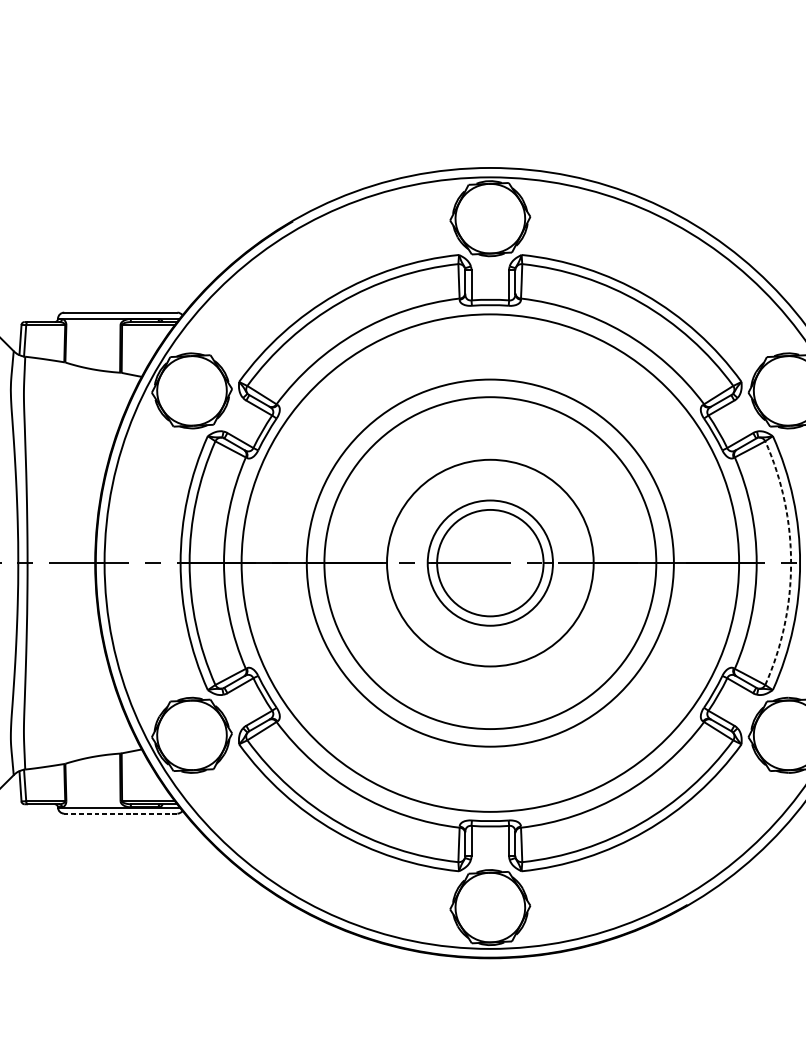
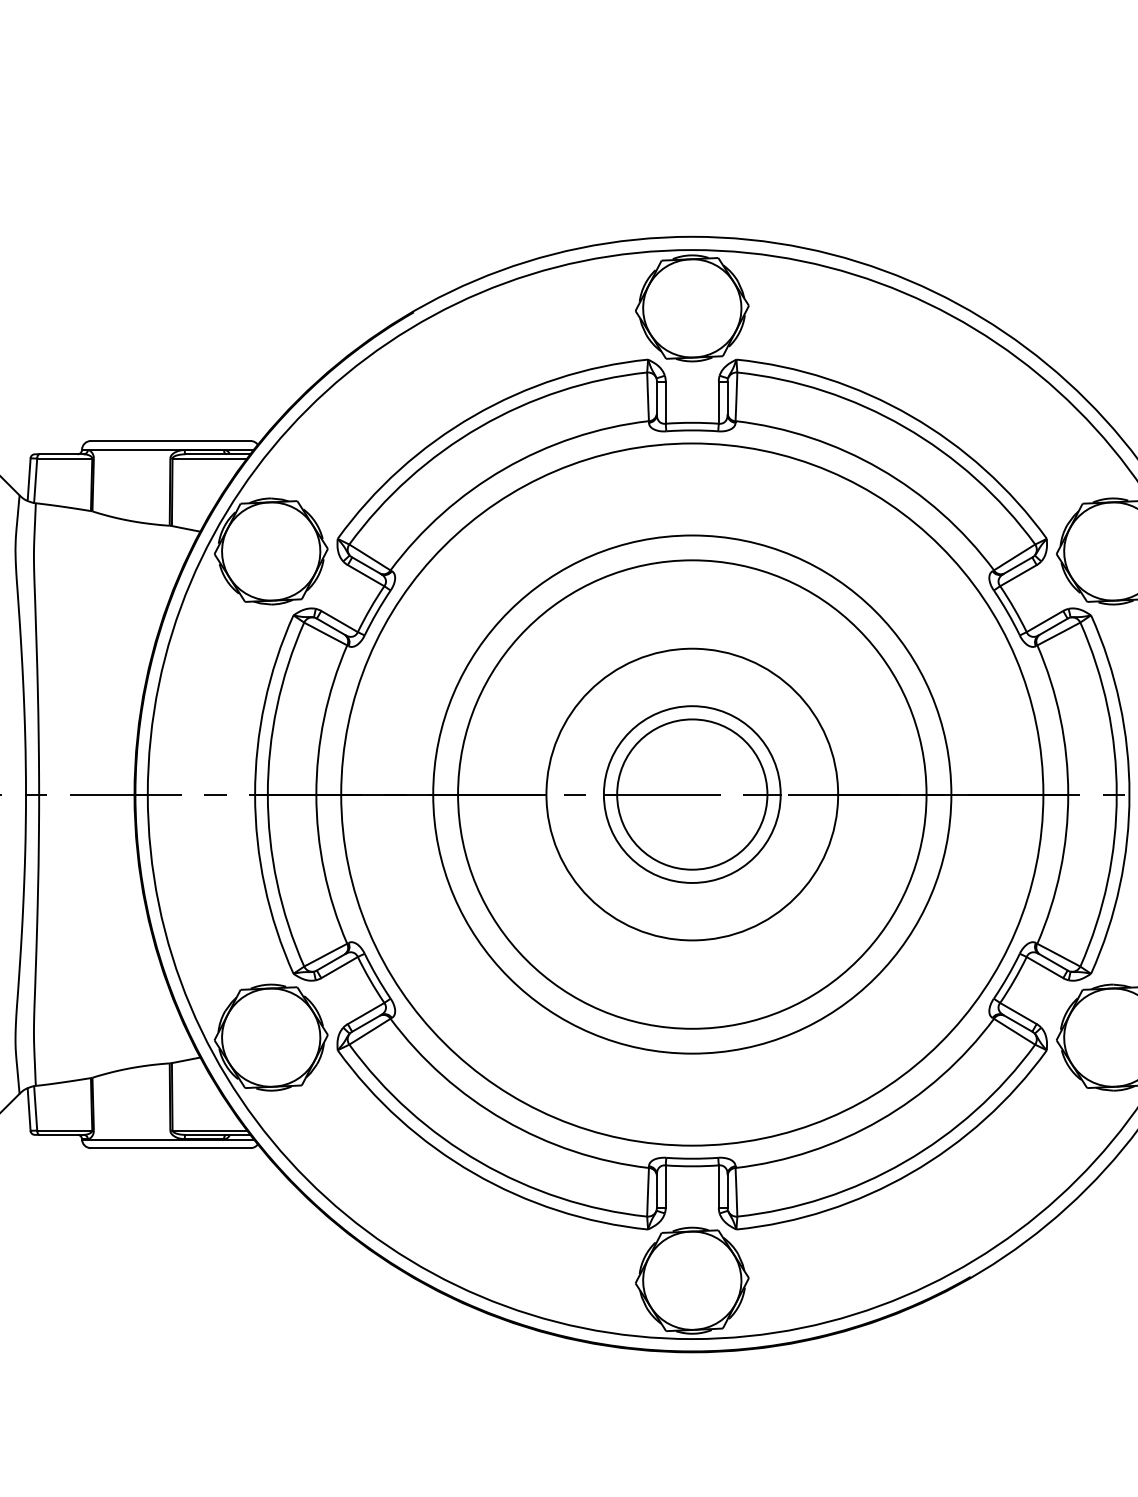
arc: (790, 563) -> (1116, 794), dashed -> solid
line: (120, 813) -> (170, 1148), dashed -> solid

